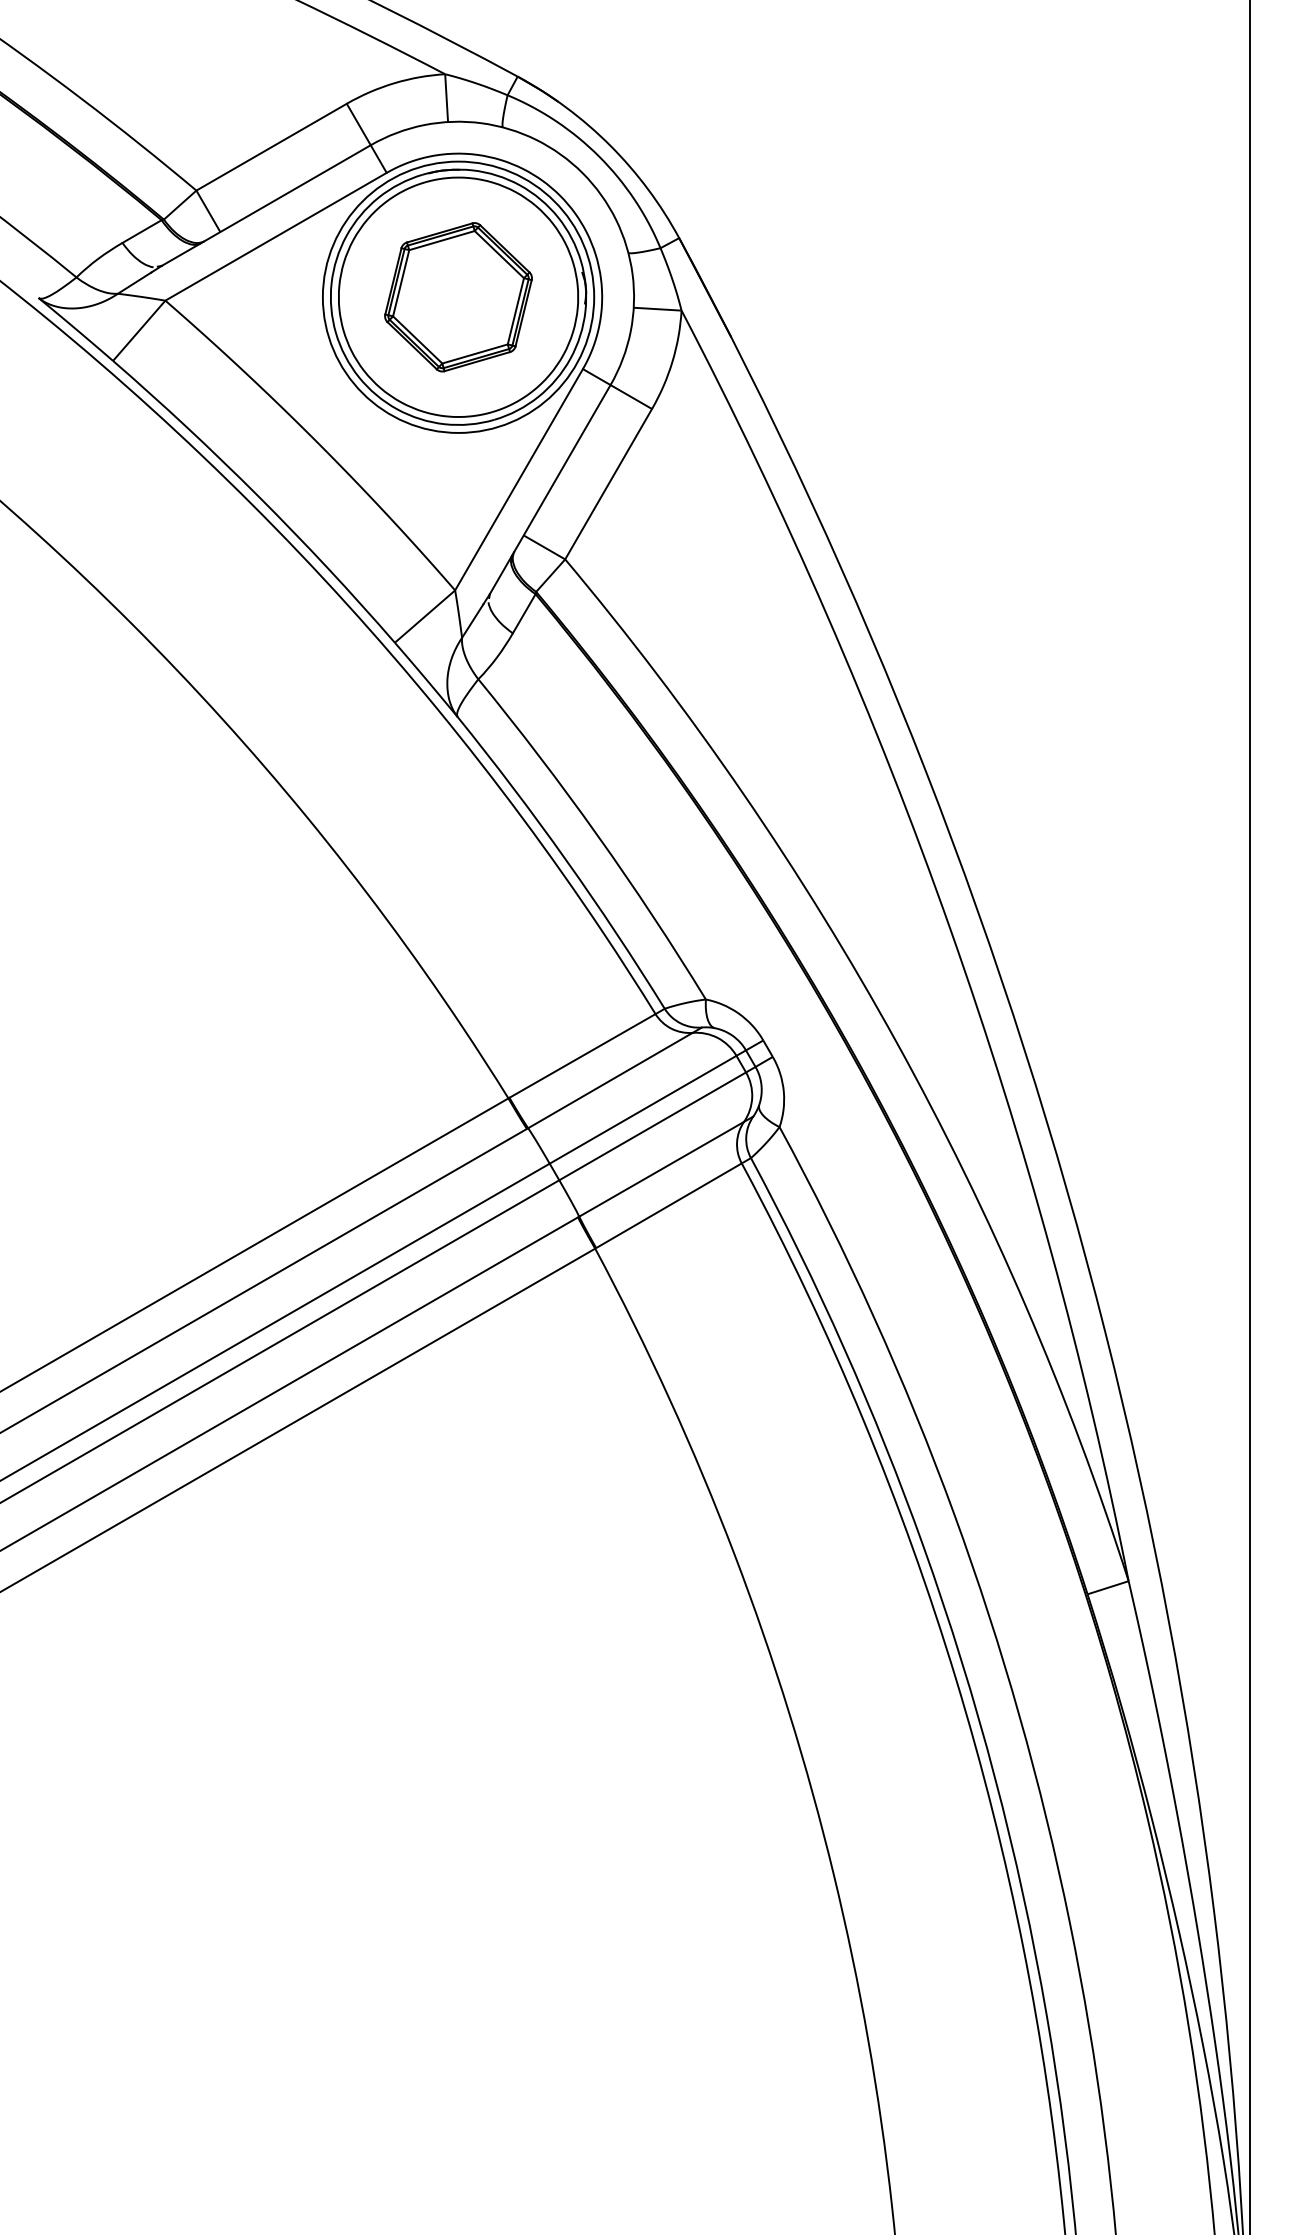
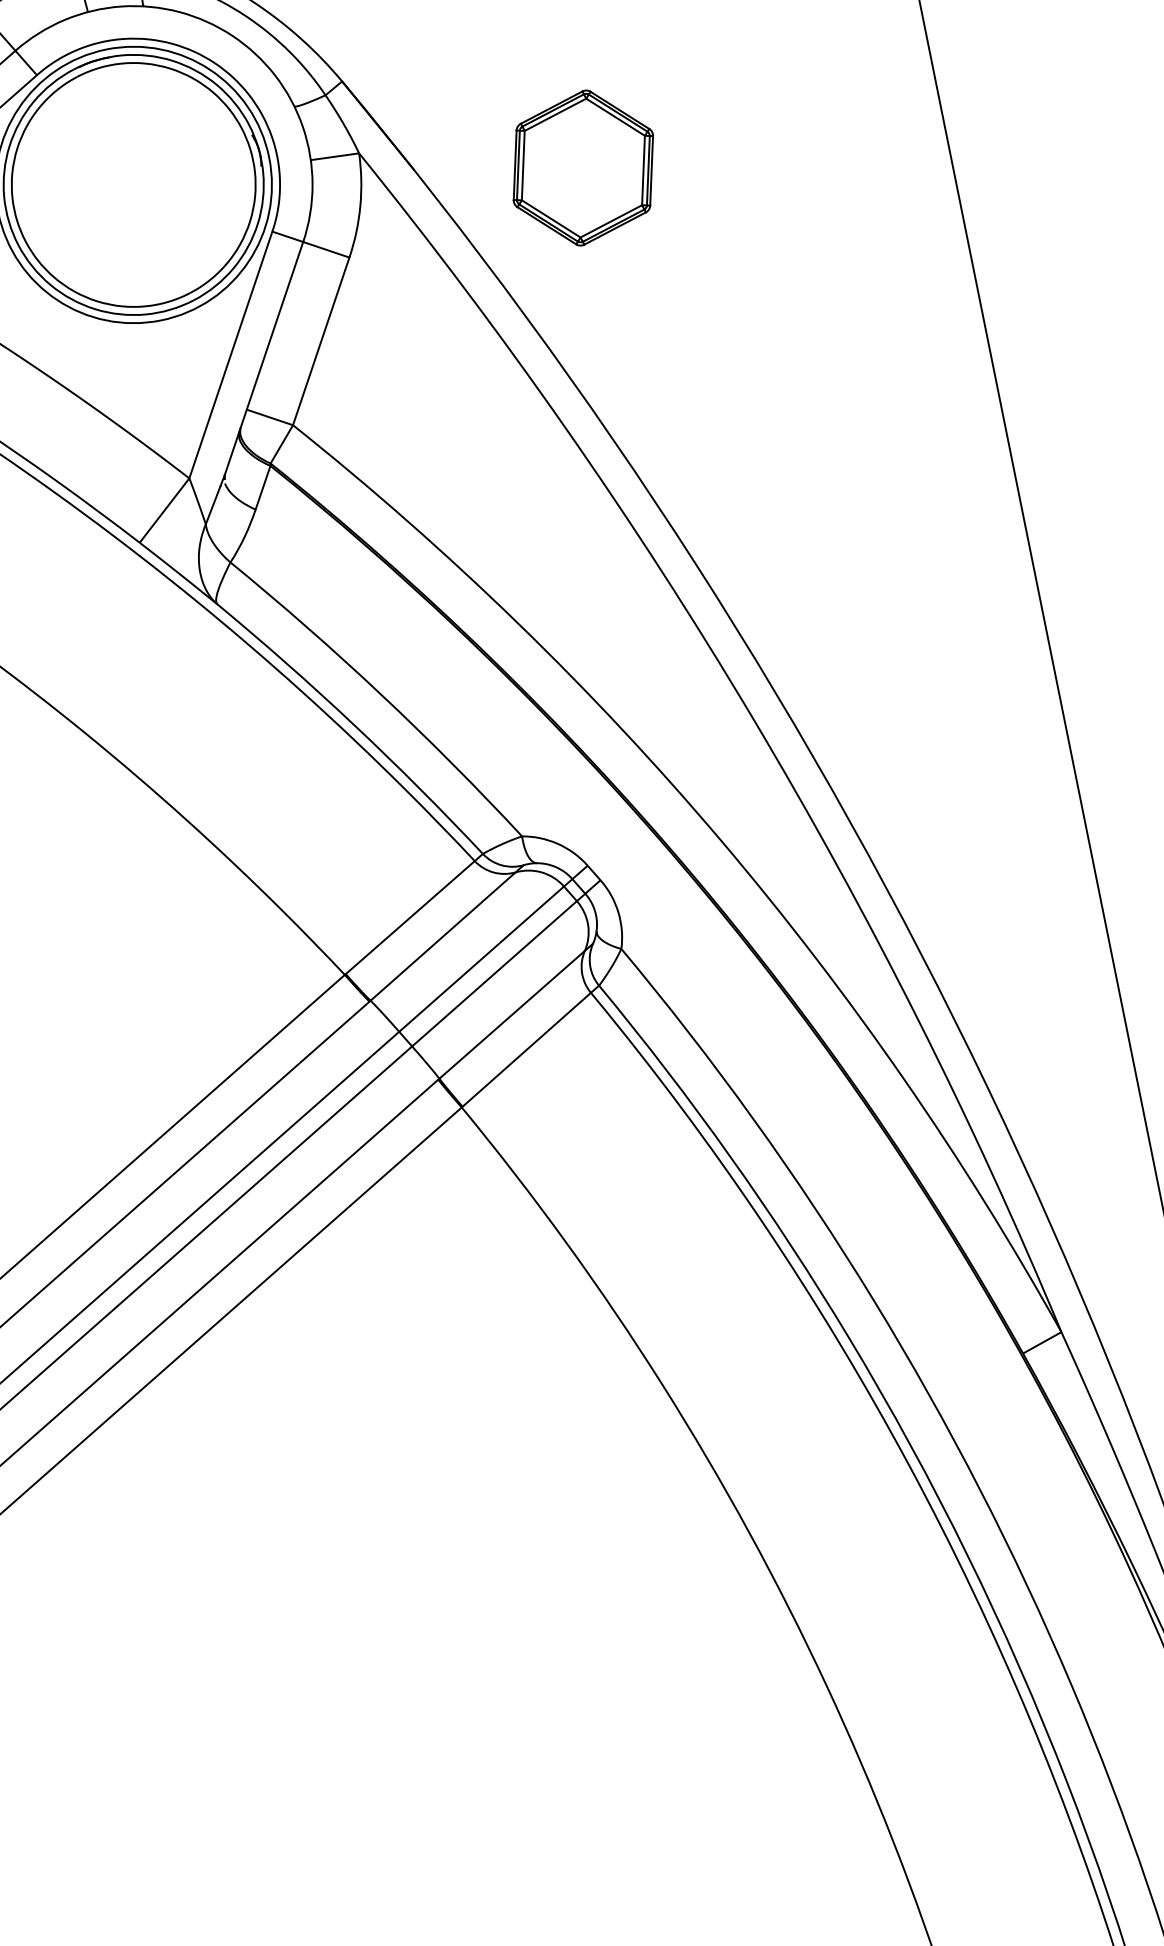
part: (458, 297) -> (583, 168), moved

